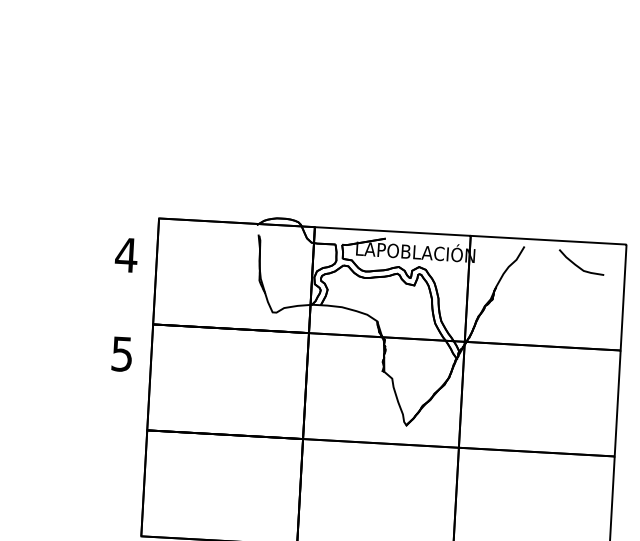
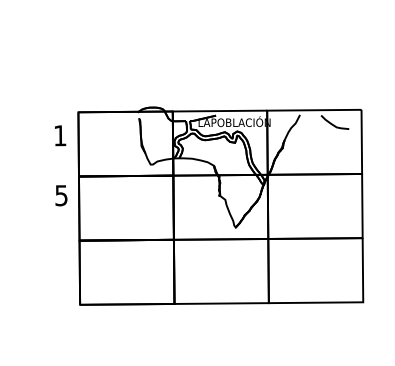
text: (125, 254) -> (59, 135), 4 -> 1

